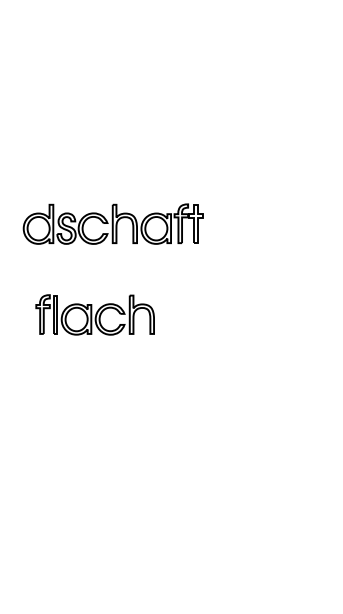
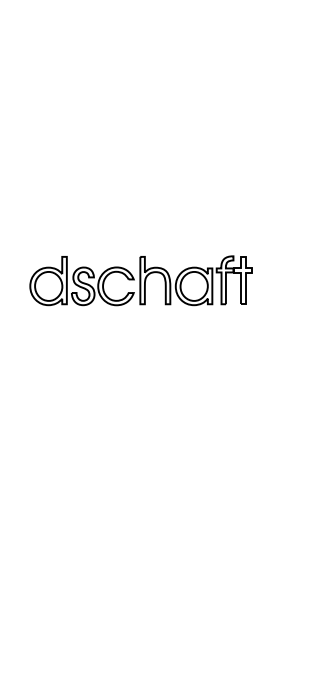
part: (94, 314) -> (117, 392), removed

